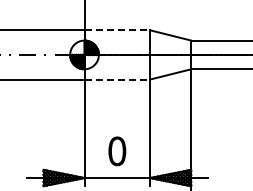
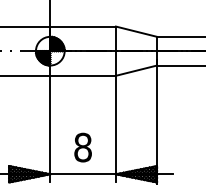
line: (117, 30) -> (83, 26), dashed -> solid
line: (117, 79) -> (83, 75), dashed -> solid
text: (117, 150) -> (83, 146), 0 -> 8

